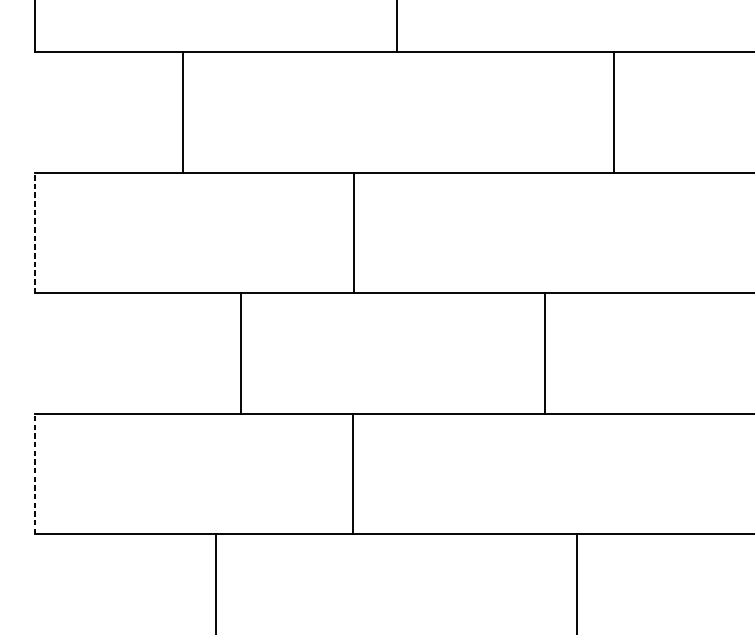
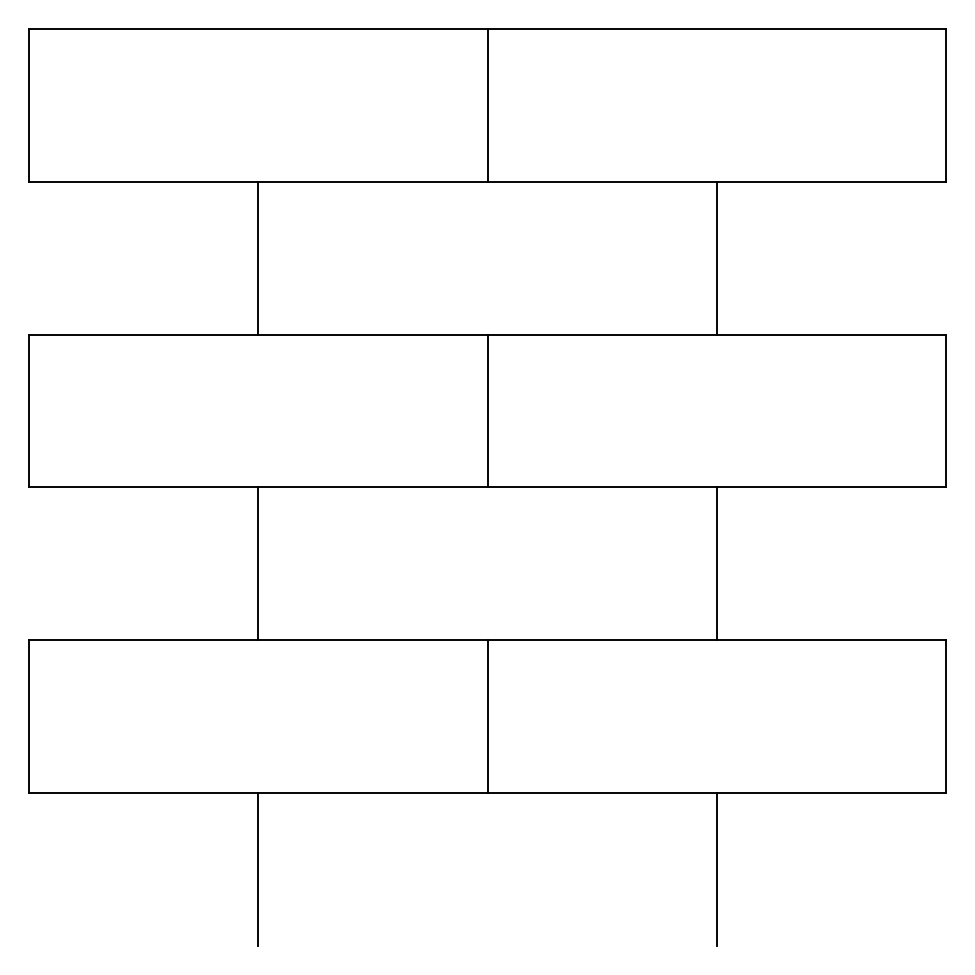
line: (183, 112) -> (258, 258), moved
line: (614, 112) -> (716, 258), moved
line: (35, 232) -> (29, 410), dashed -> solid
line: (354, 232) -> (487, 410), moved
line: (241, 353) -> (258, 563), moved
line: (544, 353) -> (716, 563), moved
line: (35, 473) -> (29, 716), dashed -> solid
line: (353, 473) -> (487, 716), moved

